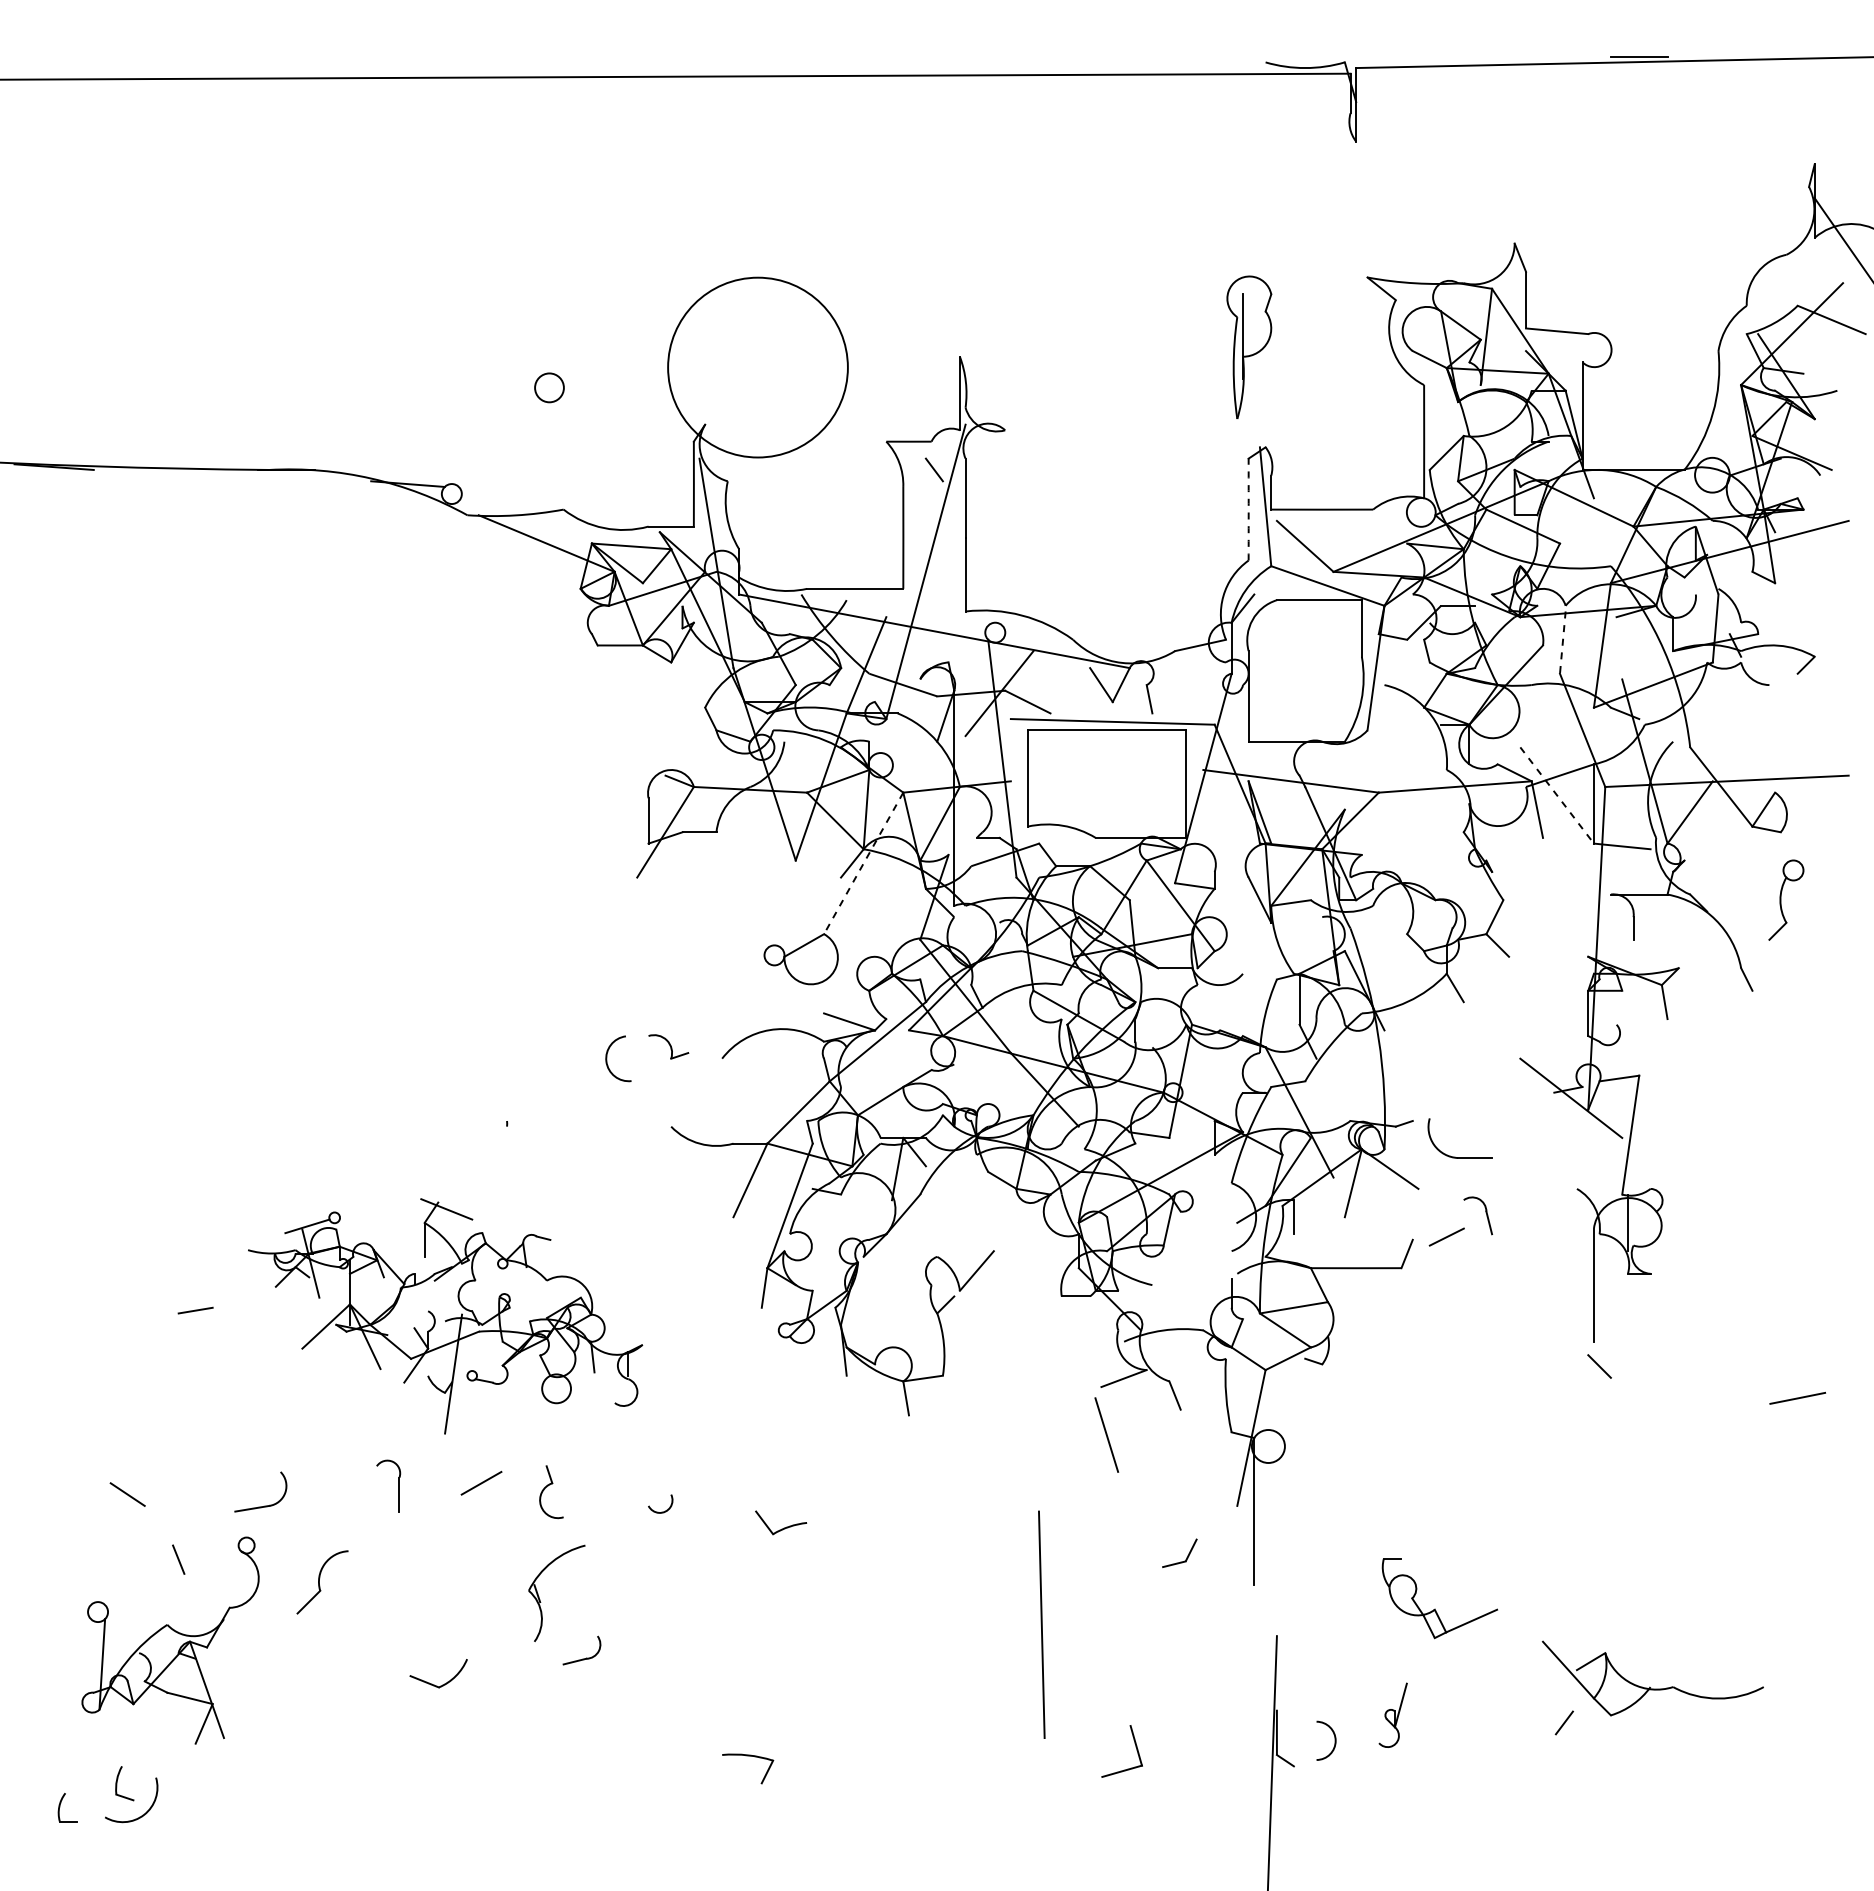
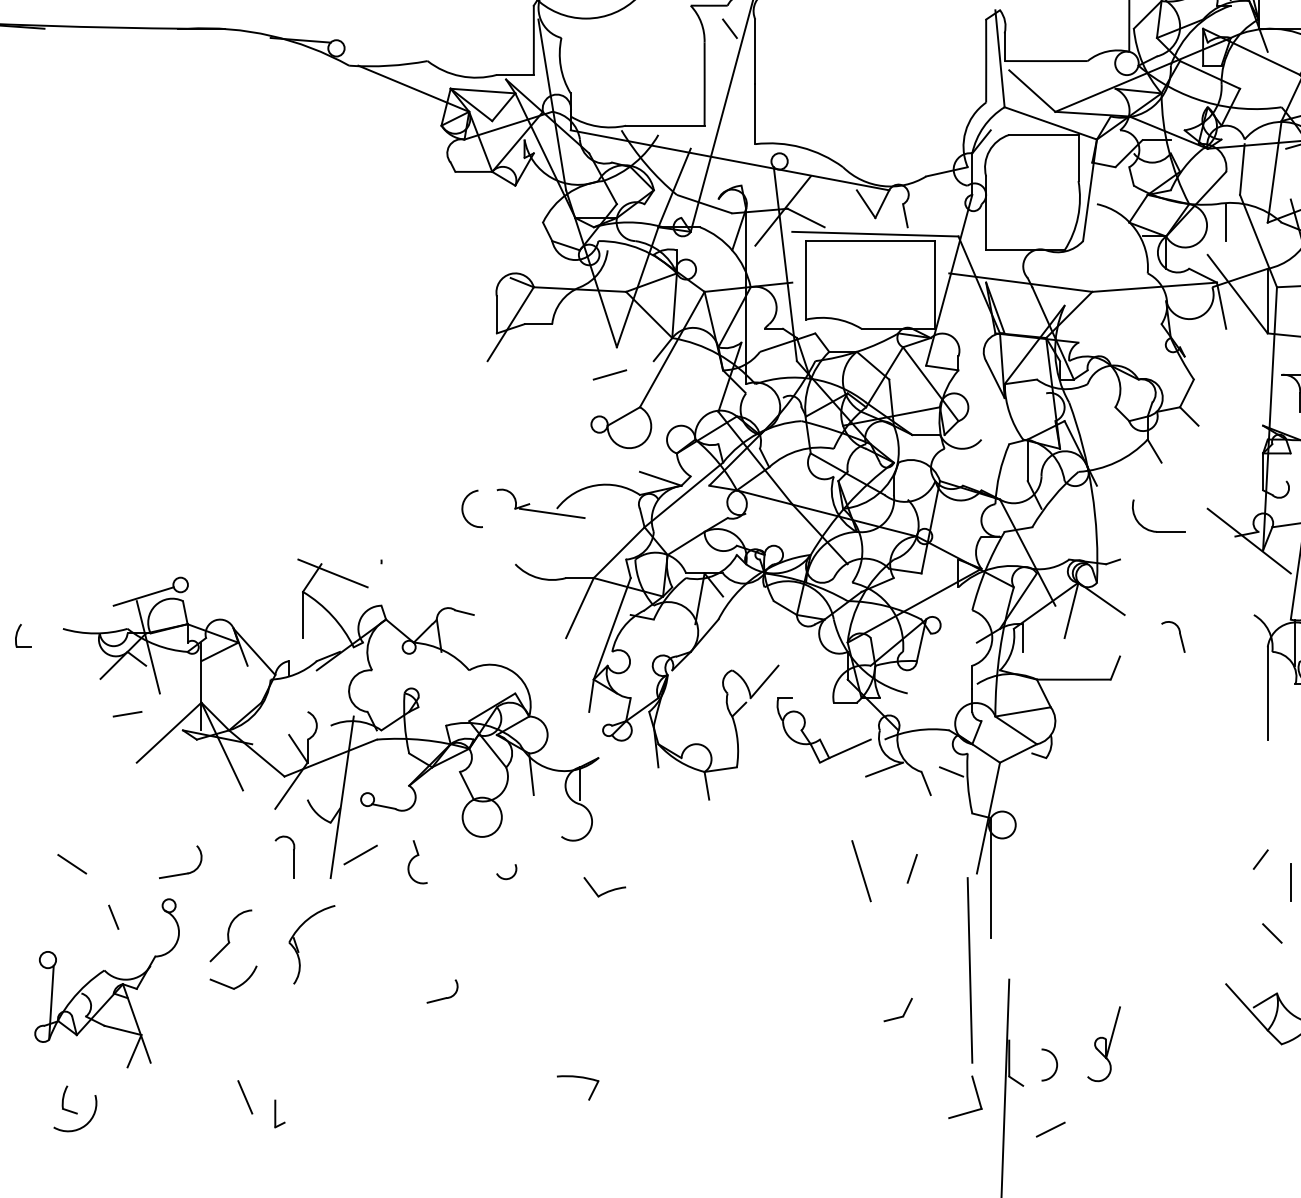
arc: (1248, 509) -> (986, 60), dashed -> solid
line: (1562, 643) -> (1242, 170), dashed -> solid
line: (1543, 707) -> (1226, 222), added
line: (1557, 795) -> (1238, 294), dashed -> solid
line: (863, 863) -> (672, 349), dashed -> solid
line: (787, 894) -> (610, 374), added
line: (716, 1064) -> (552, 513), added
part: (1455, 1156) -> (1154, 530), moved
line: (1446, 1236) -> (1050, 1129), moved
line: (1231, 1265) -> (972, 677), added
part: (445, 1316) -> (331, 719), size x1.67
line: (1599, 1366) -> (1272, 933), moved
line: (1206, 1381) -> (951, 772), added
line: (1106, 1434) -> (861, 870), moved
line: (1157, 1500) -> (911, 869), added
line: (1622, 1516) -> (1291, 882), added
part: (1187, 1555) -> (904, 1011), moved
part: (539, 1596) -> (297, 947), moved
part: (1435, 1608) -> (820, 738), moved
line: (1041, 1624) -> (969, 970), moved
part: (432, 1683) -> (228, 985), moved
part: (1392, 1715) -> (1103, 1044), size x1.43
line: (1563, 1722) -> (1260, 859), moved
part: (1135, 1747) -> (976, 1094), moved
line: (339, 1780) -> (244, 1097), added
part: (382, 1800) -> (279, 1113), added
part: (60, 1807) -> (17, 635), moved

